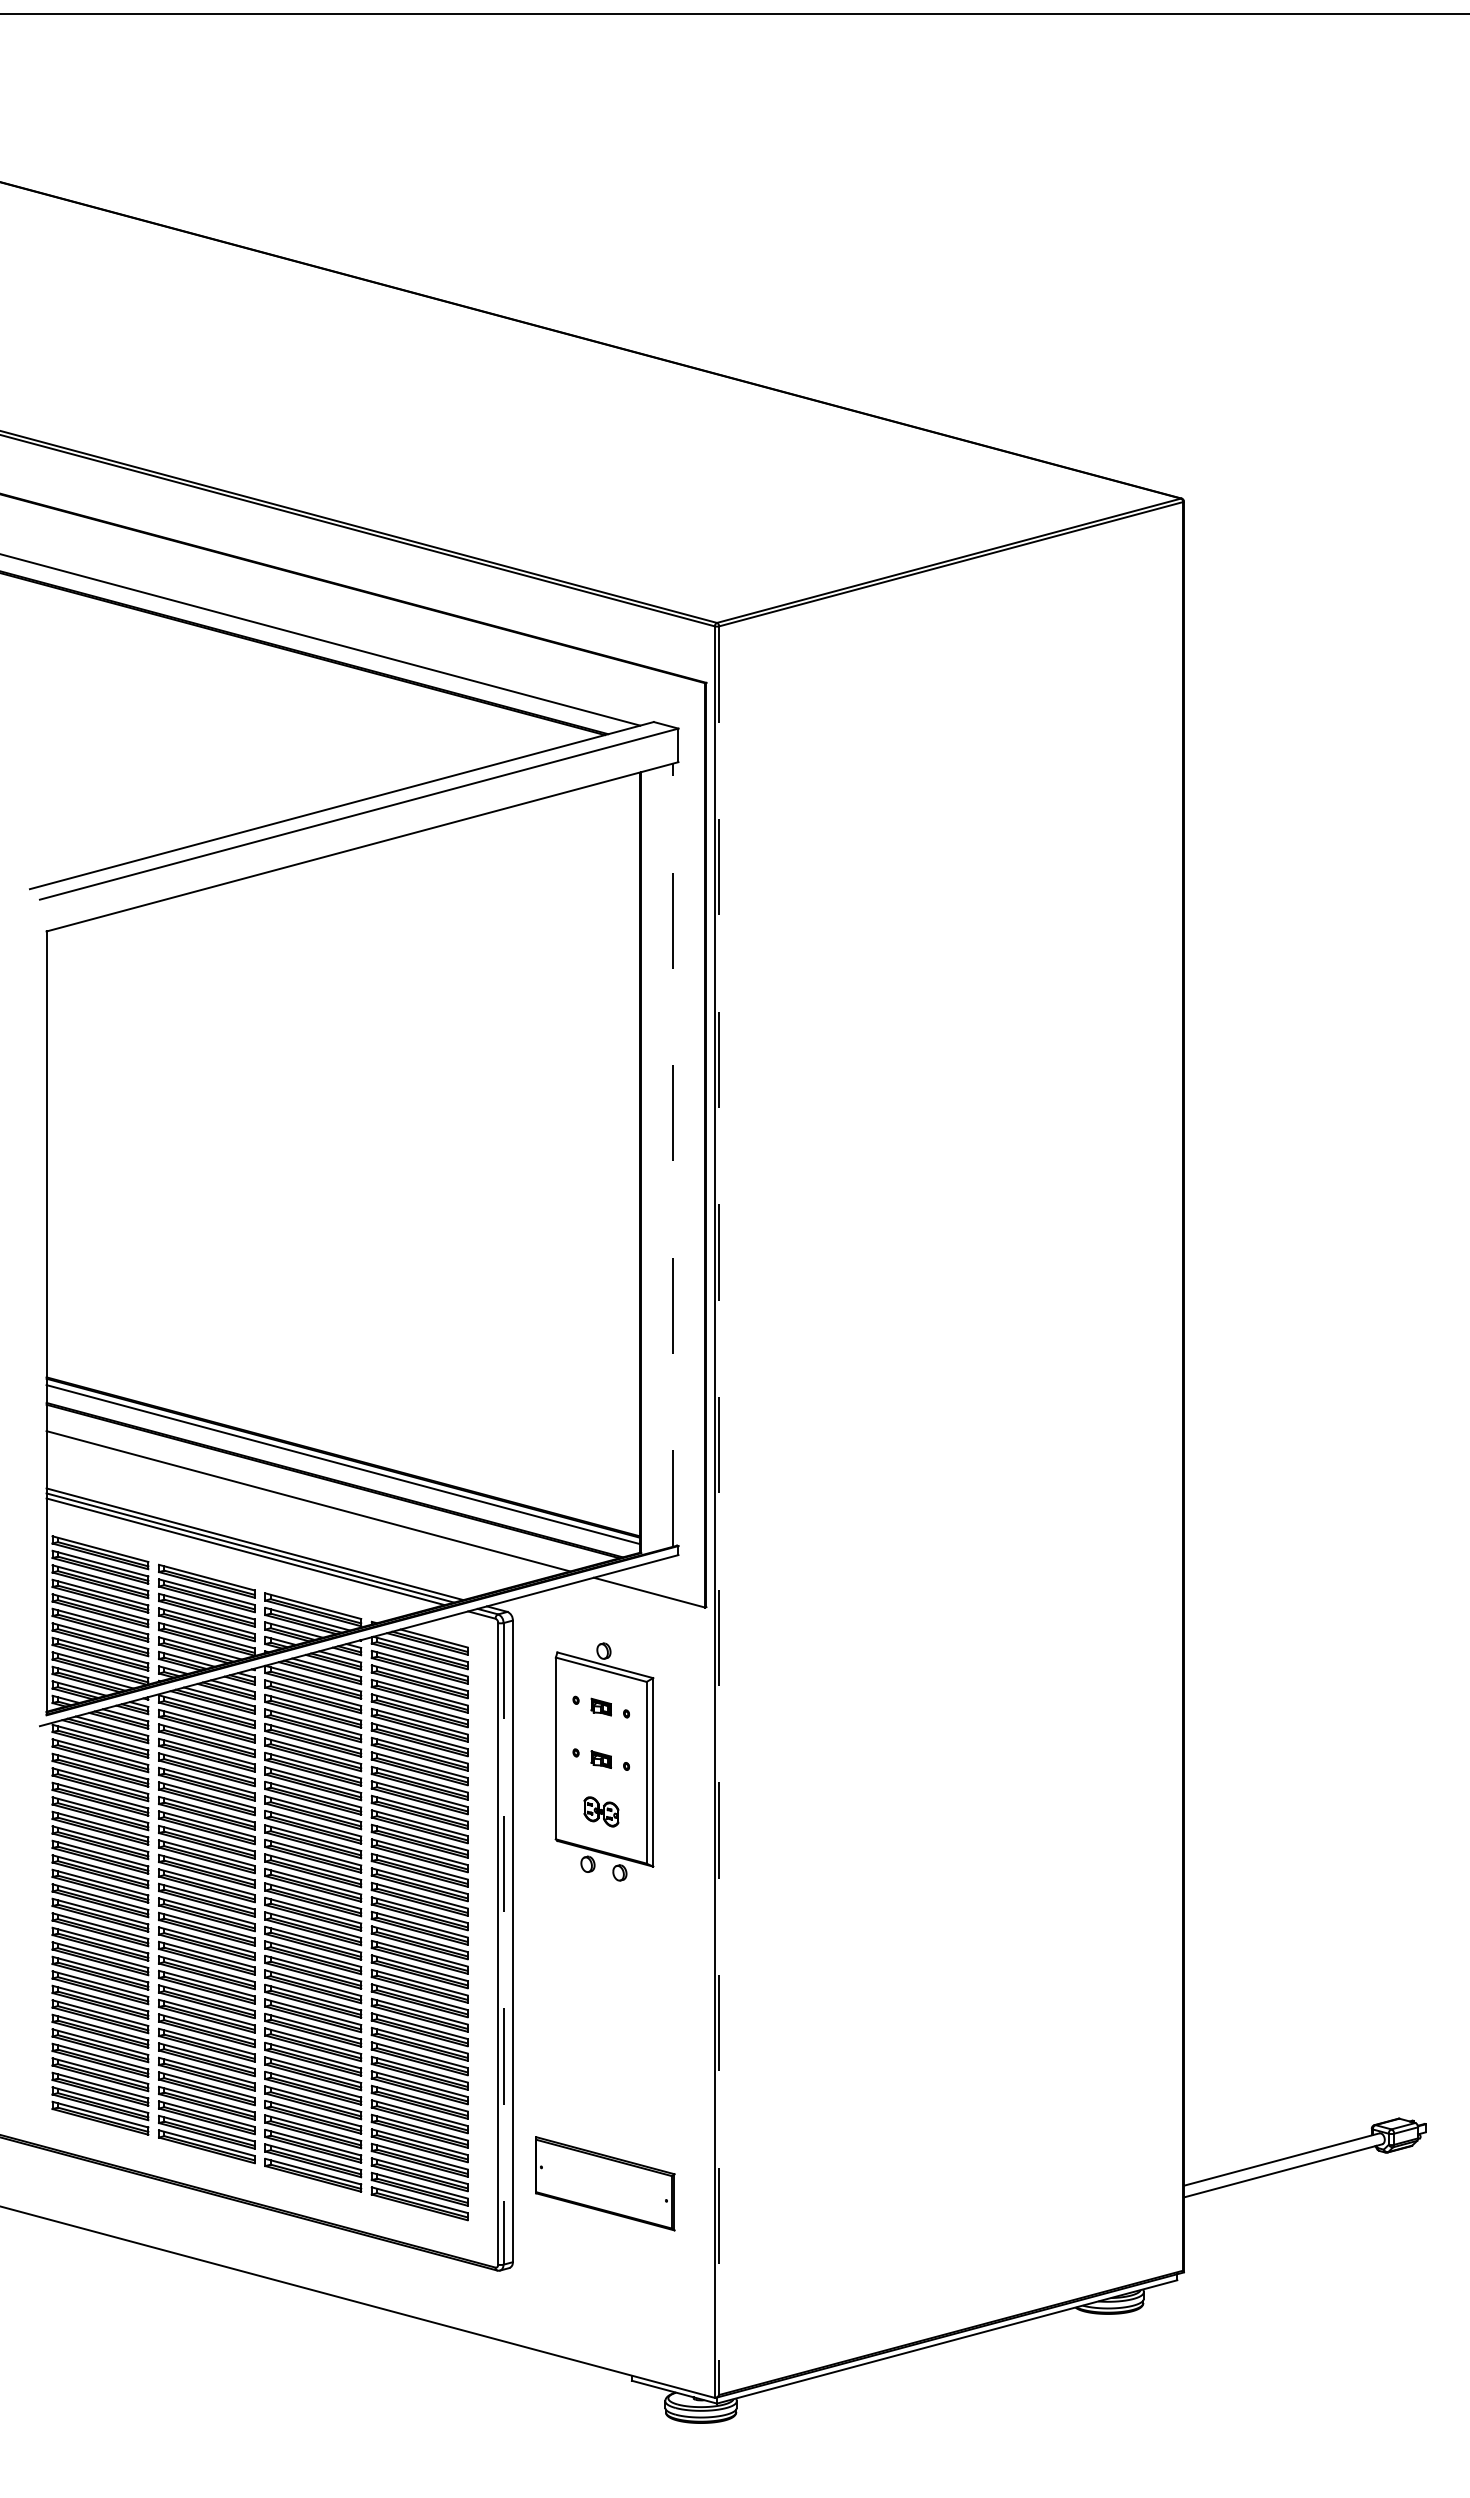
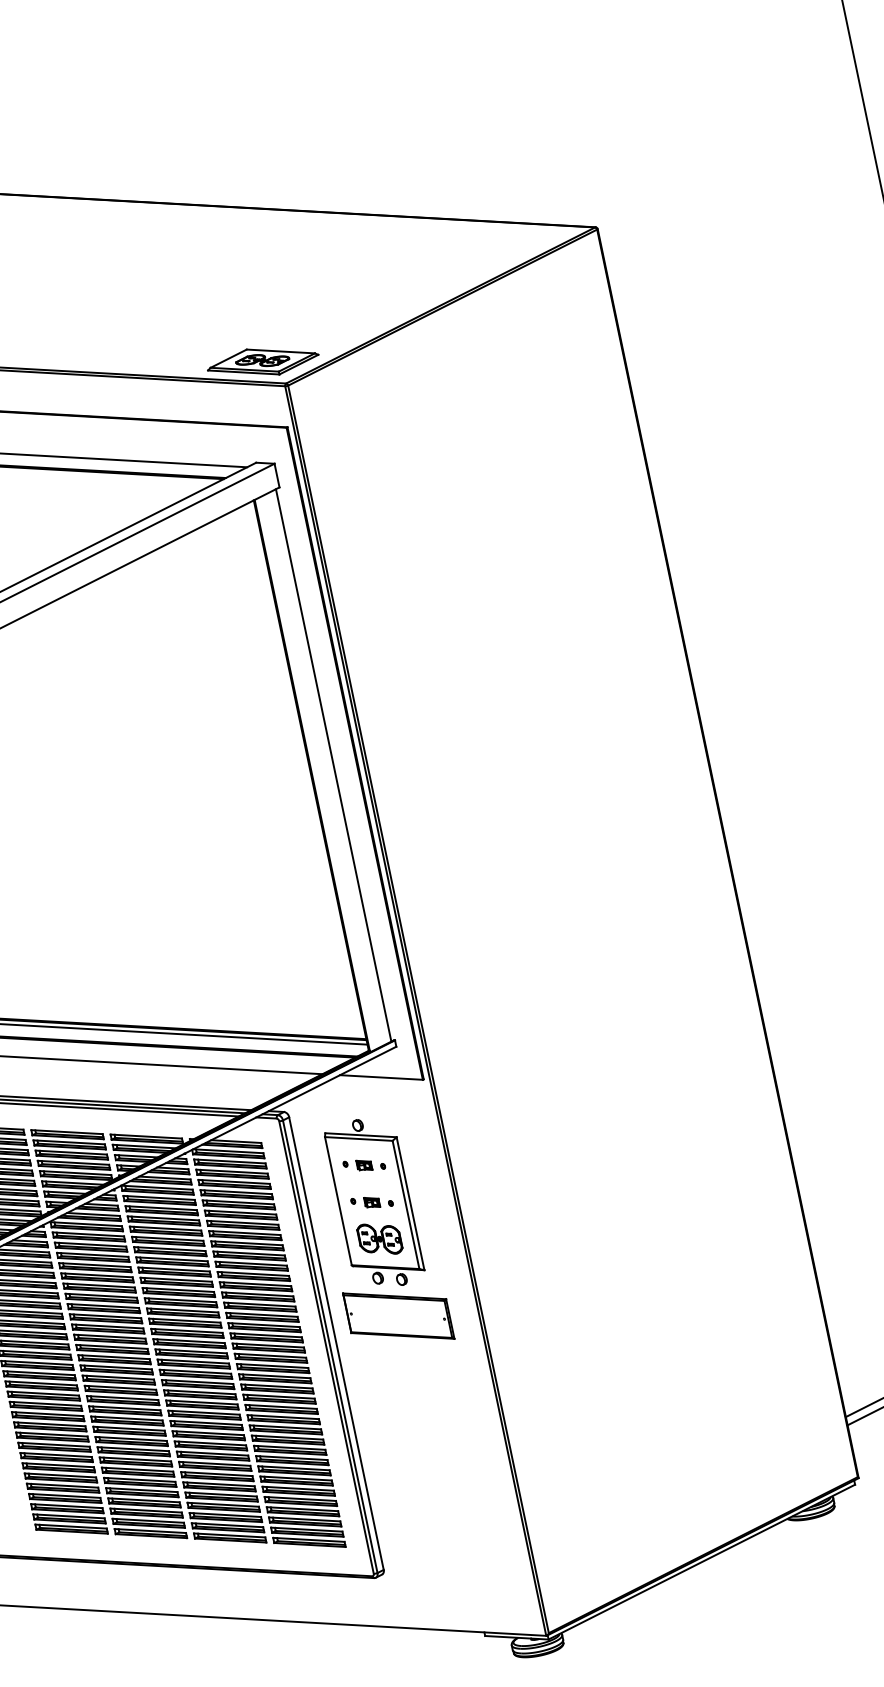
part: (691, 586) -> (262, 361), added
line: (673, 1155) -> (333, 765), dashed -> solid
line: (719, 1511) -> (418, 1009), dashed -> solid
part: (601, 1811) -> (379, 1238), size x1.67
line: (503, 1943) -> (330, 1346), dashed -> solid
part: (605, 2183) -> (398, 1315), moved

